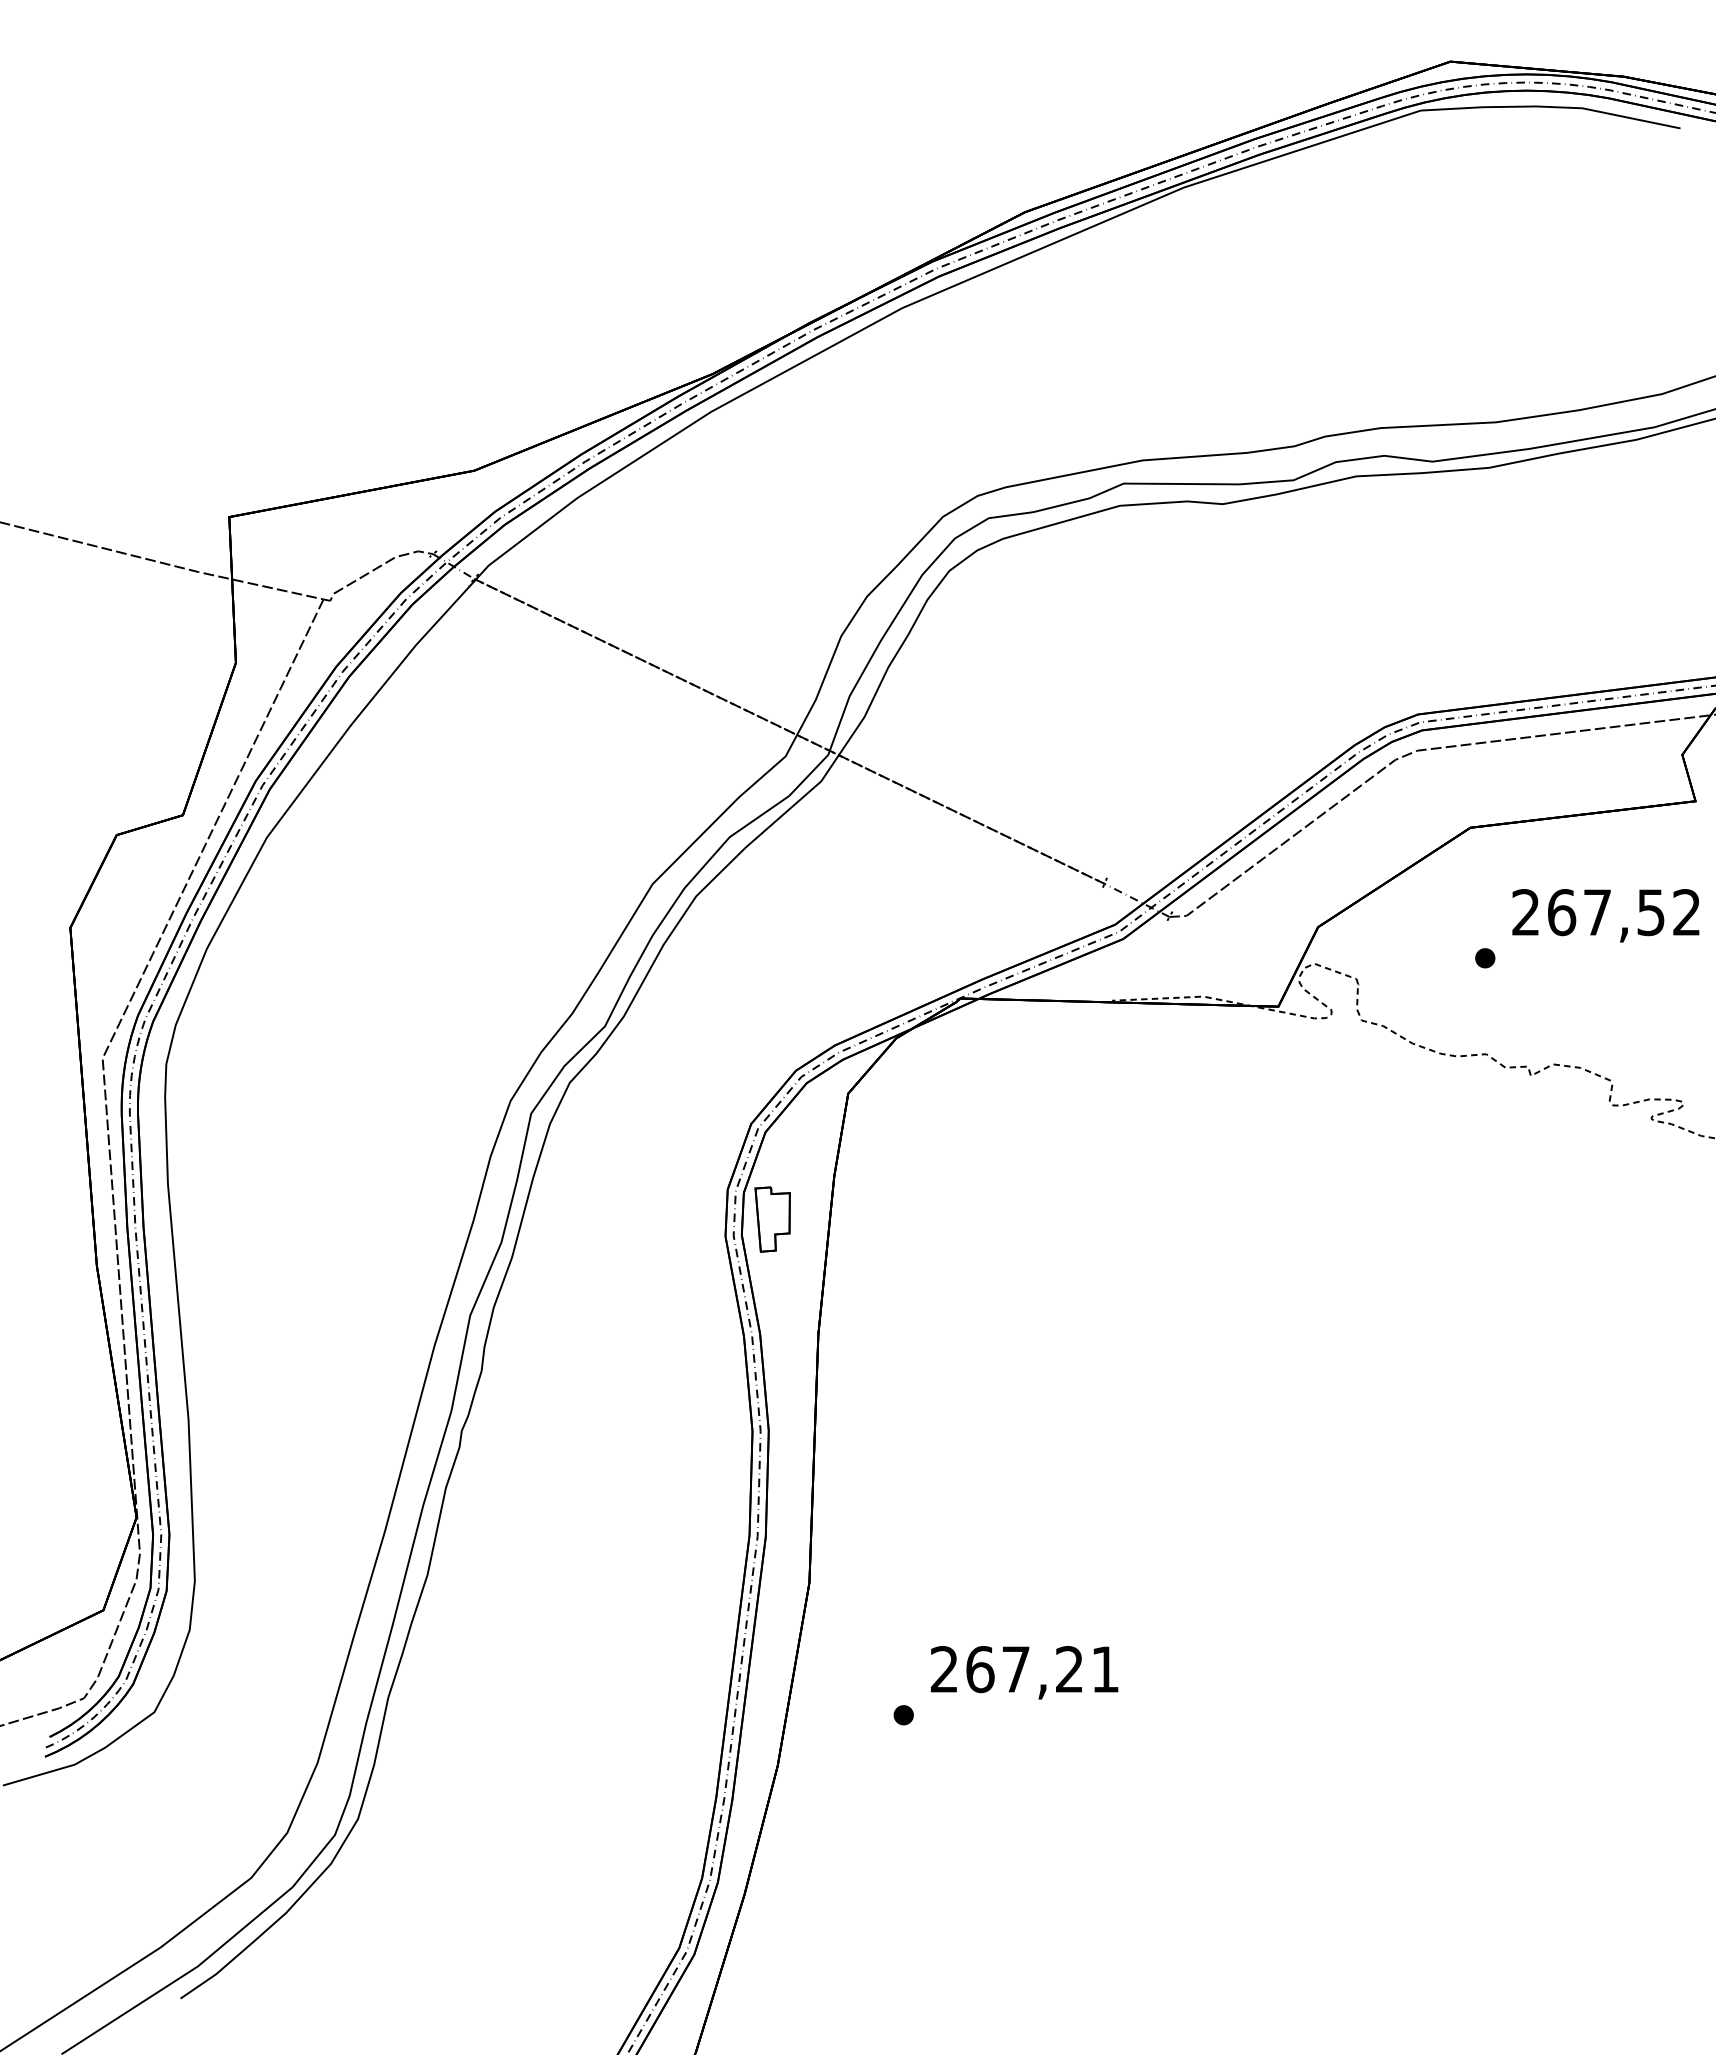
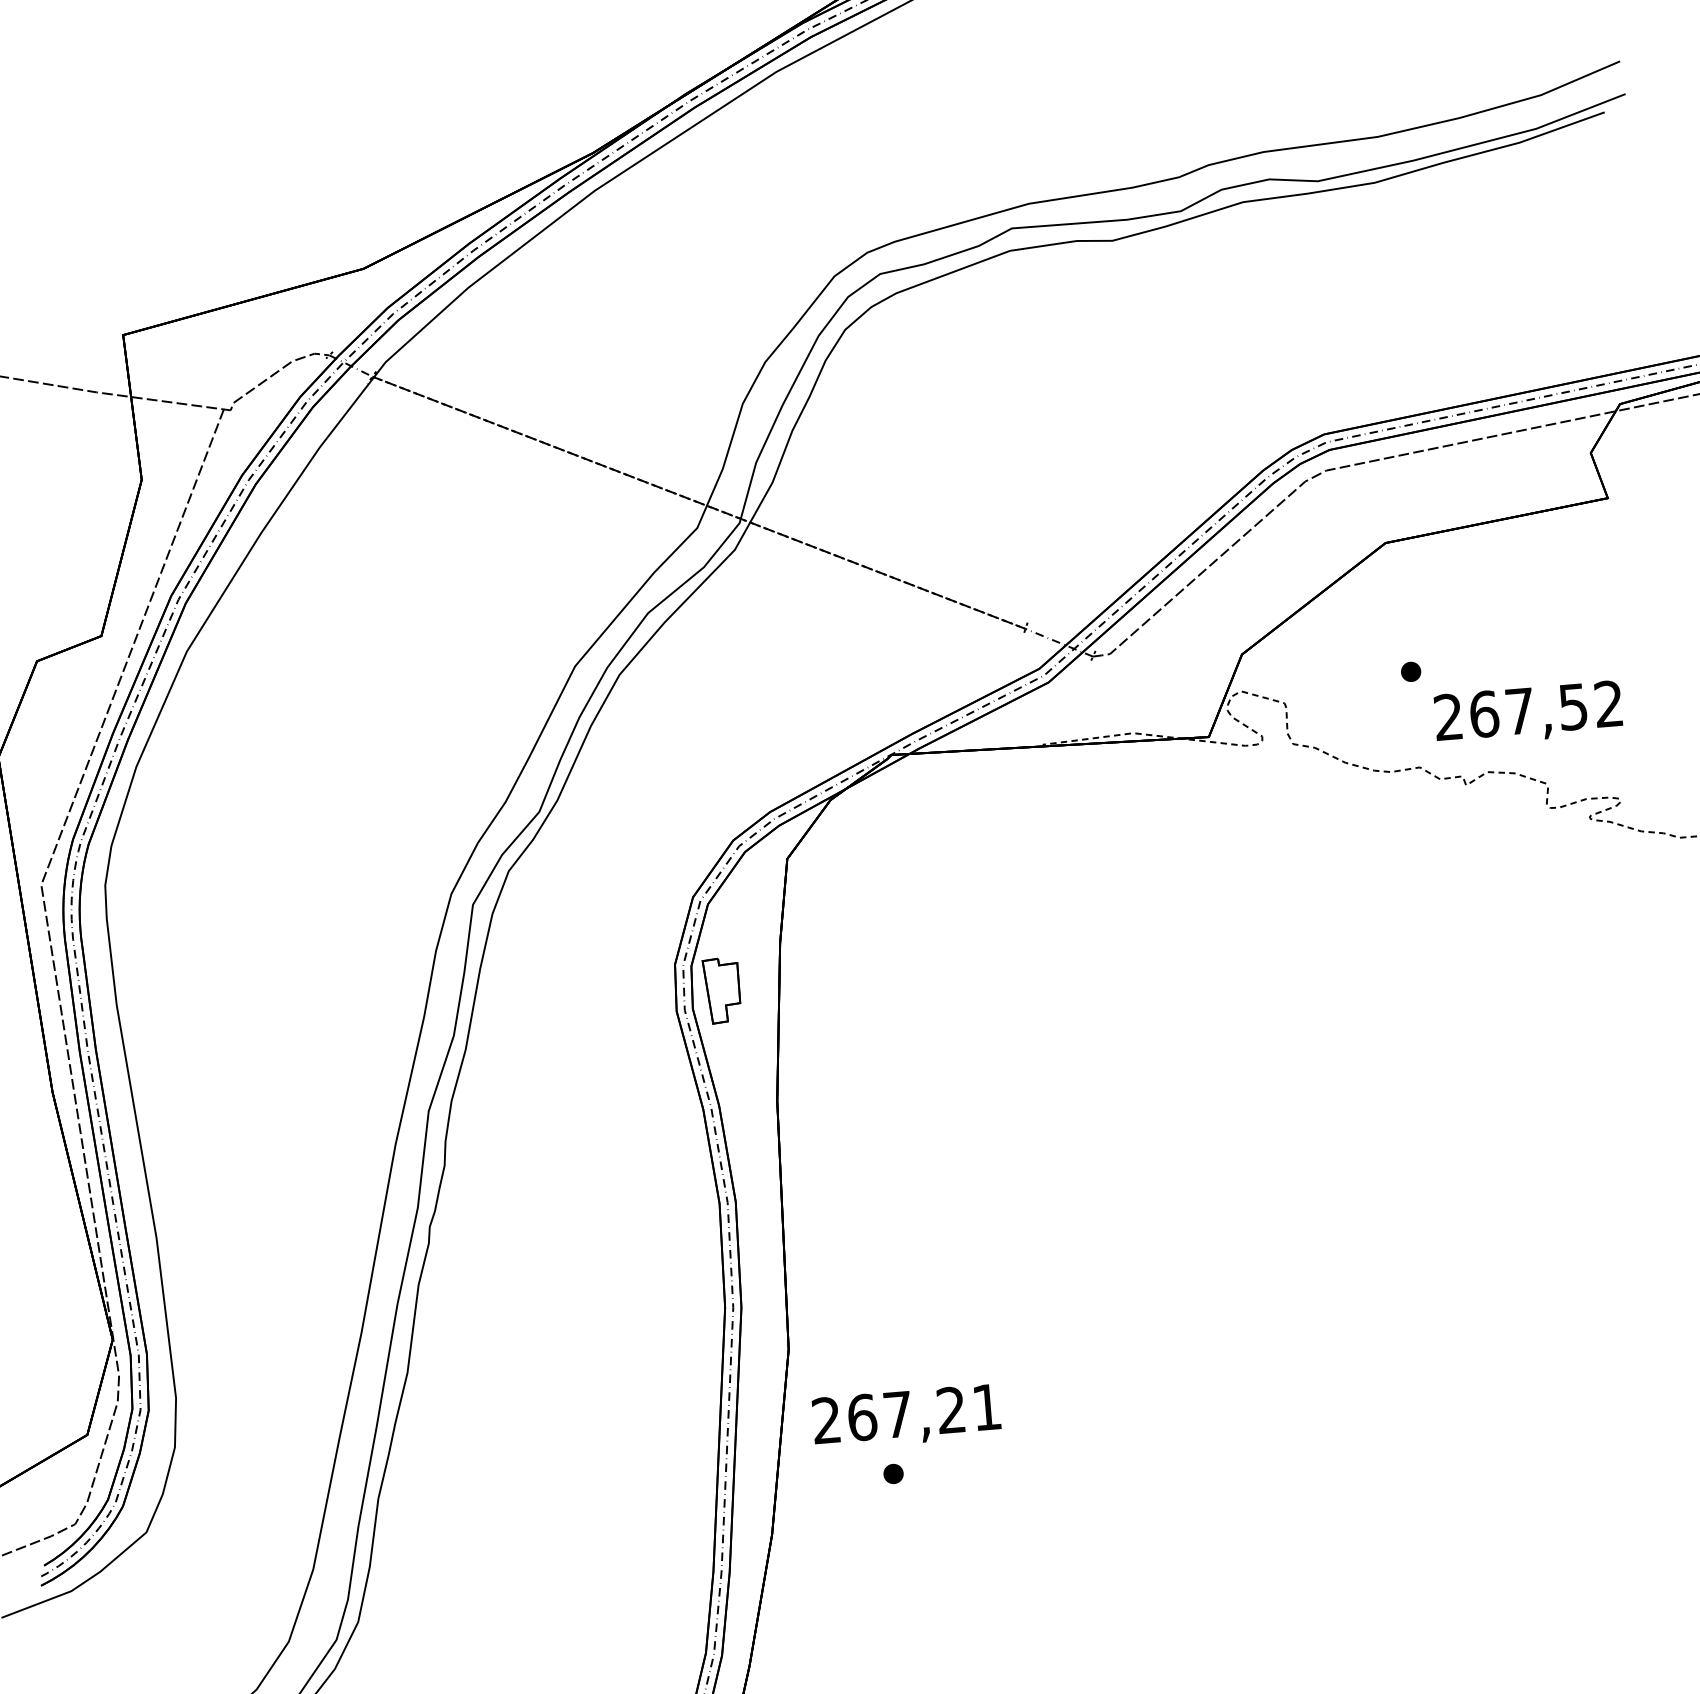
text: (1605, 915) -> (1528, 713), moved
text: (1024, 1672) -> (906, 1416), moved

